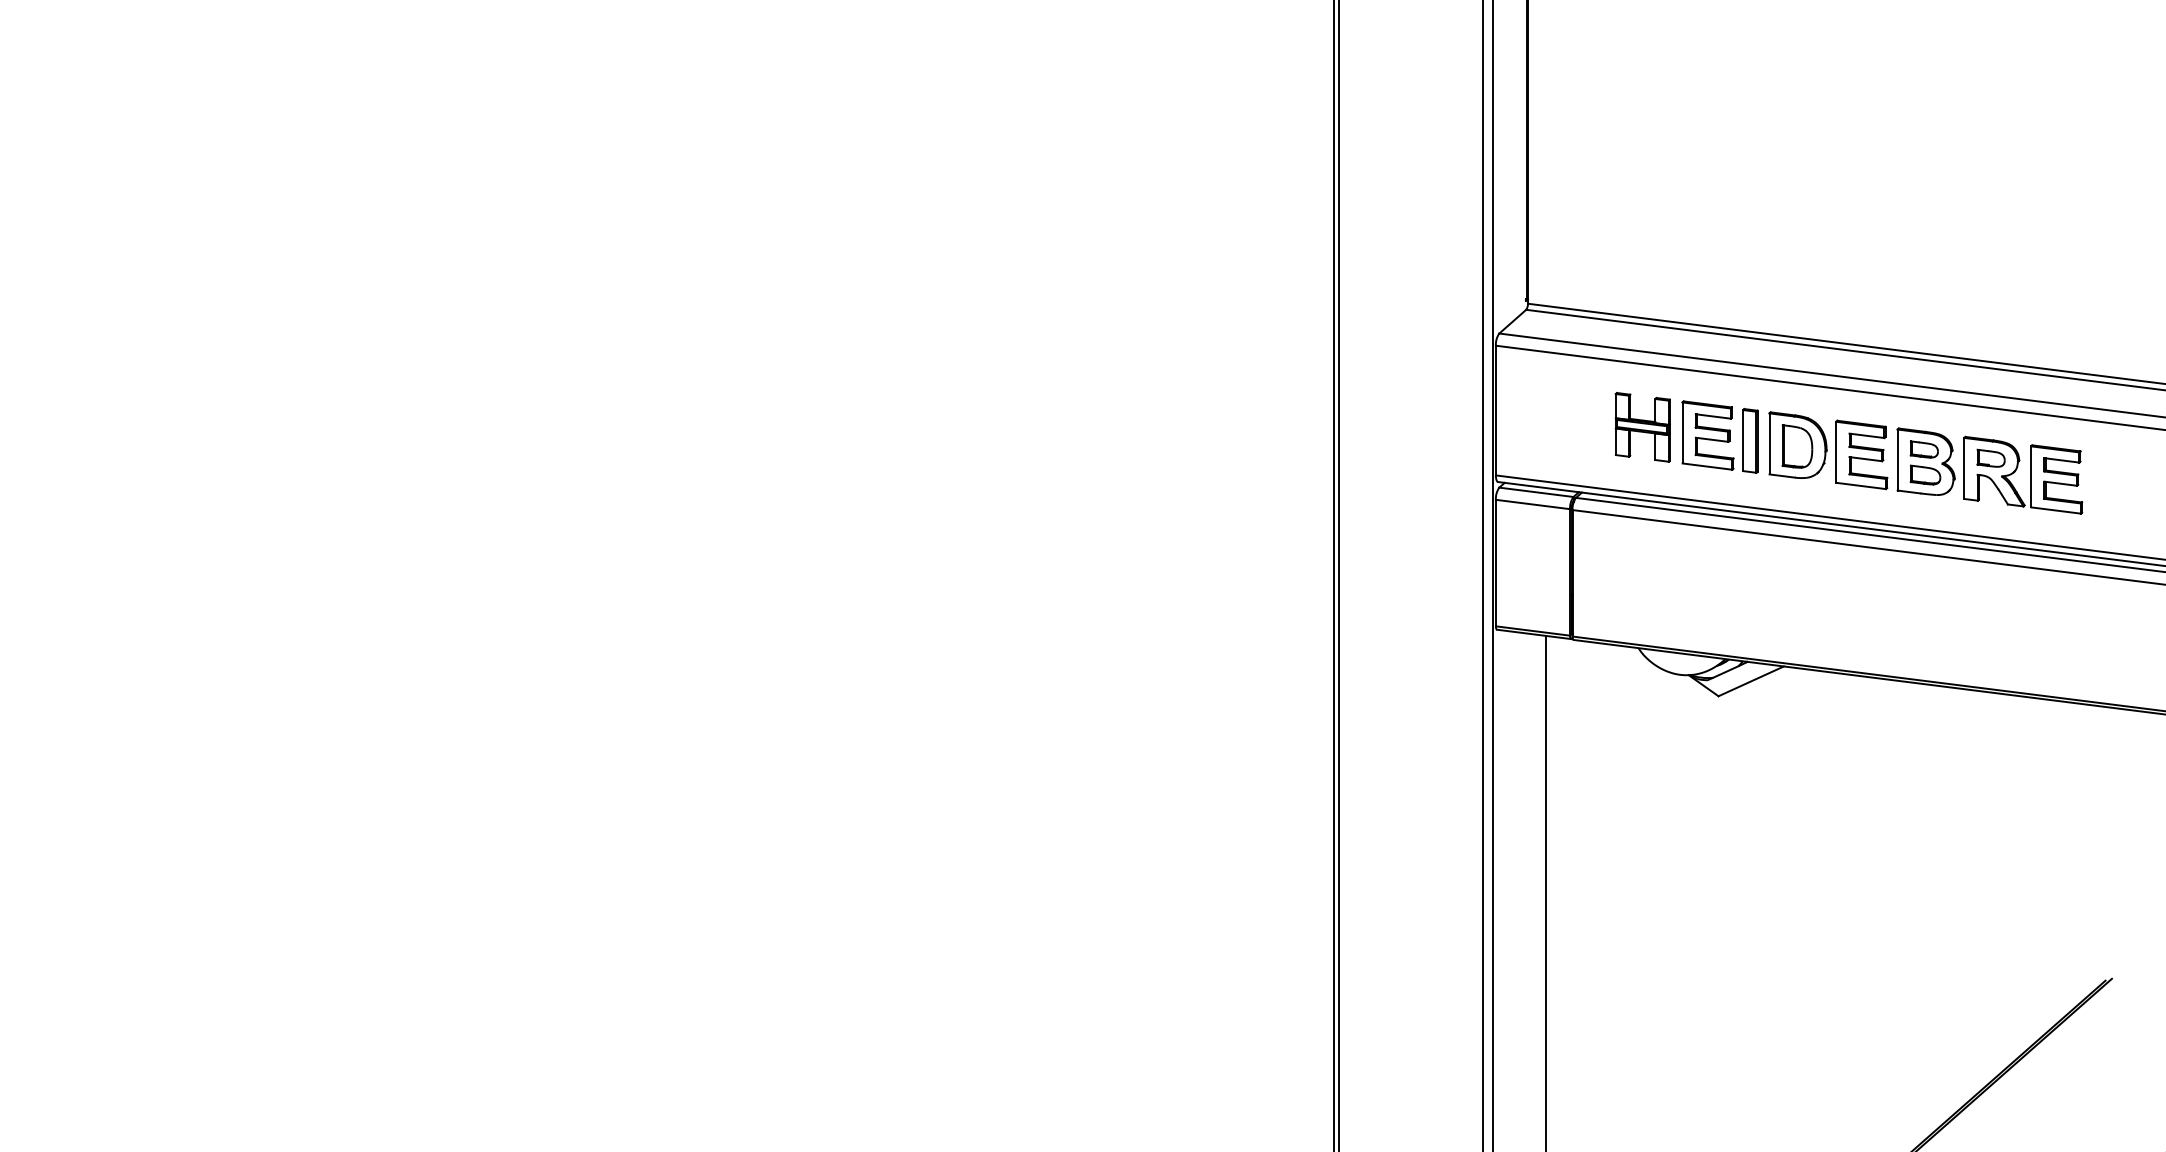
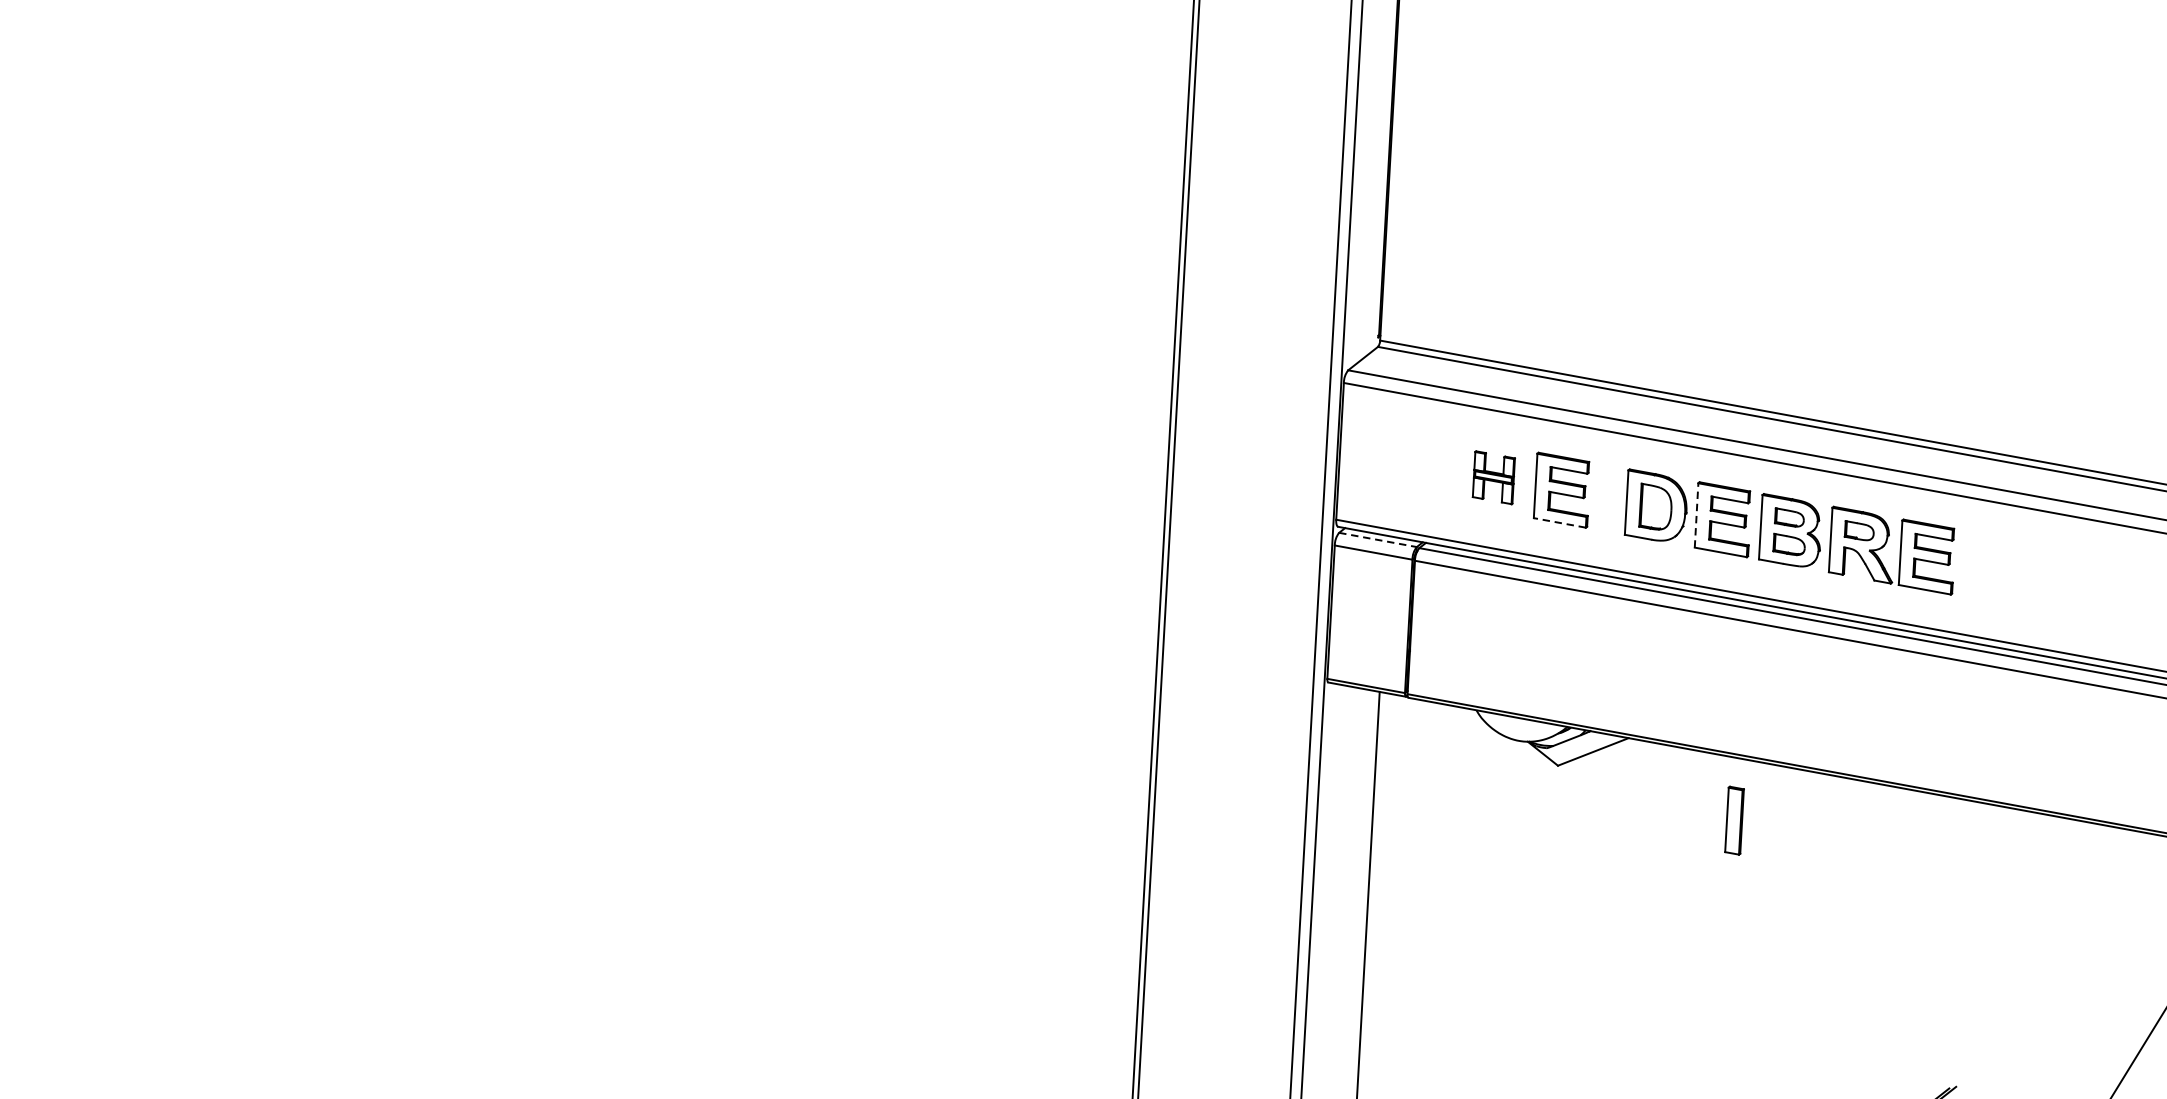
part: (1642, 427) -> (1493, 477), size x0.7
part: (1750, 440) -> (1734, 820), moved
line: (1836, 452) -> (1696, 515), solid -> dashed
line: (1706, 466) -> (1558, 522), solid -> dashed
line: (1536, 492) -> (1378, 540), solid -> dashed

